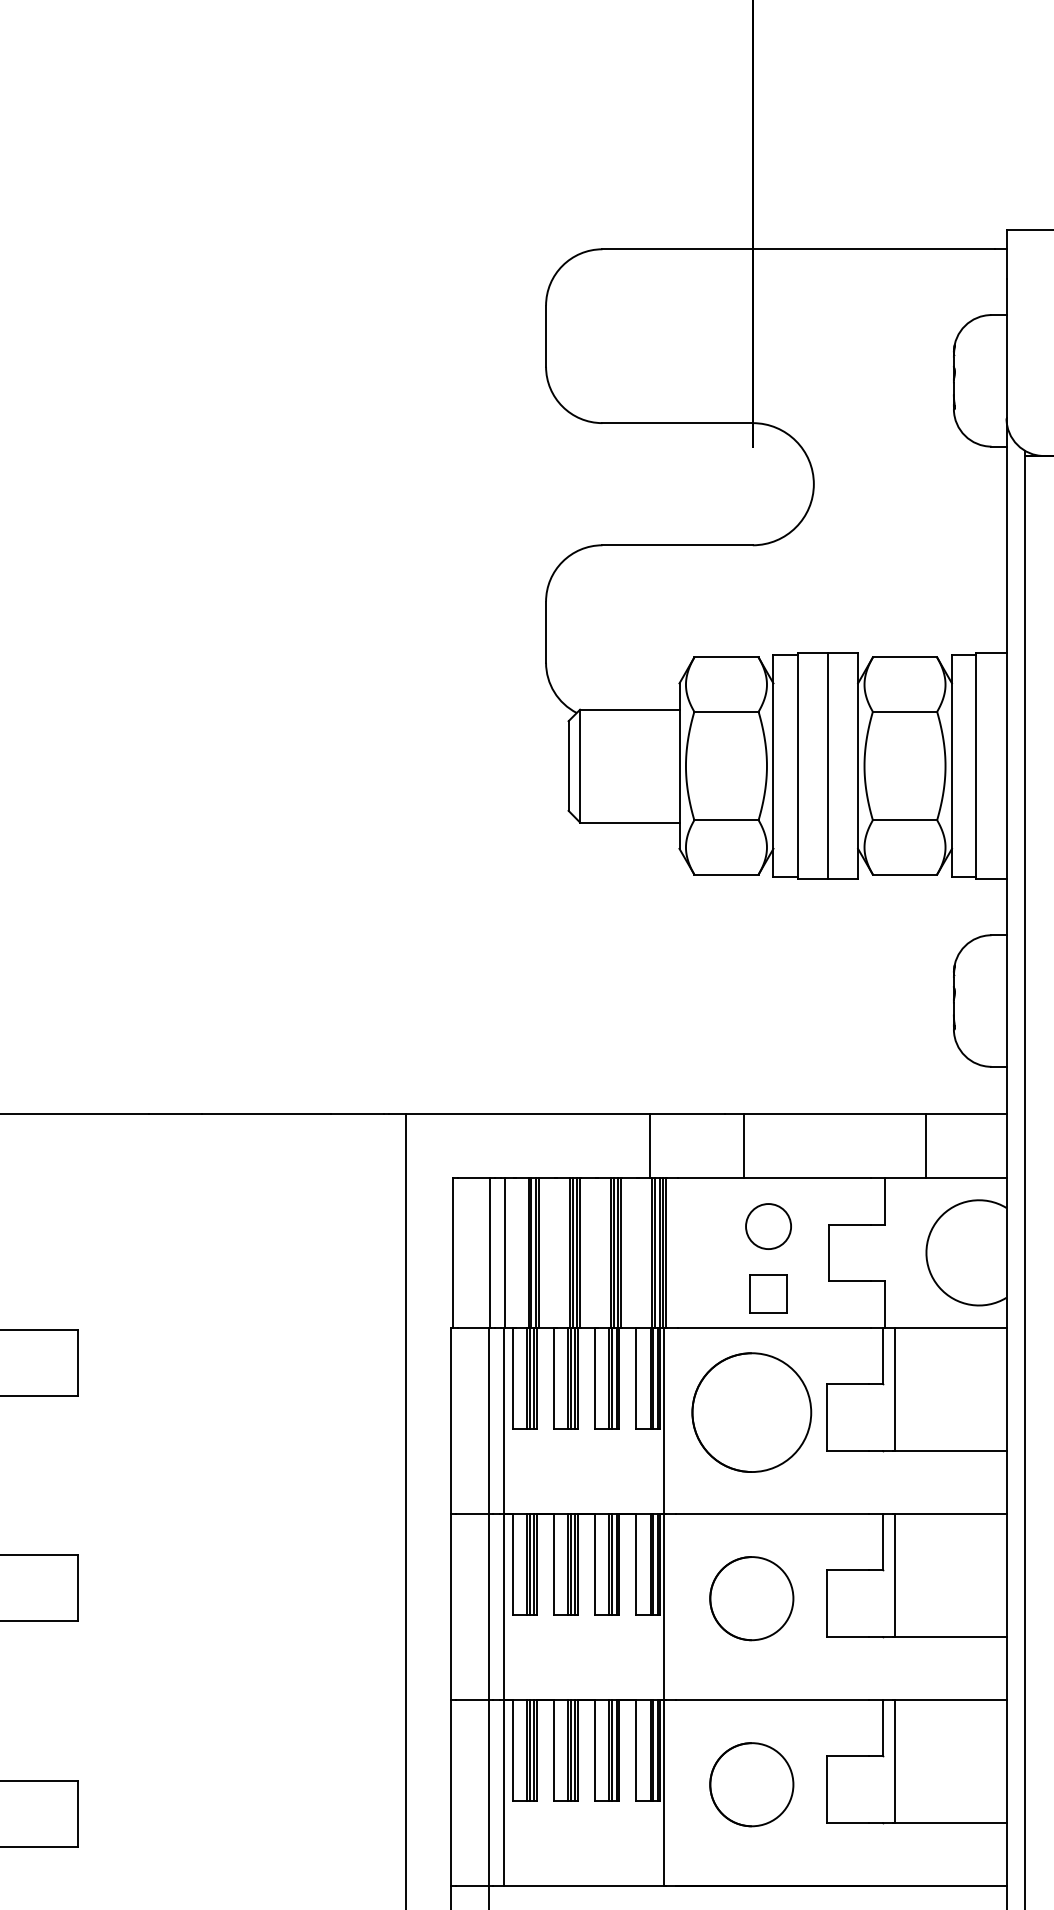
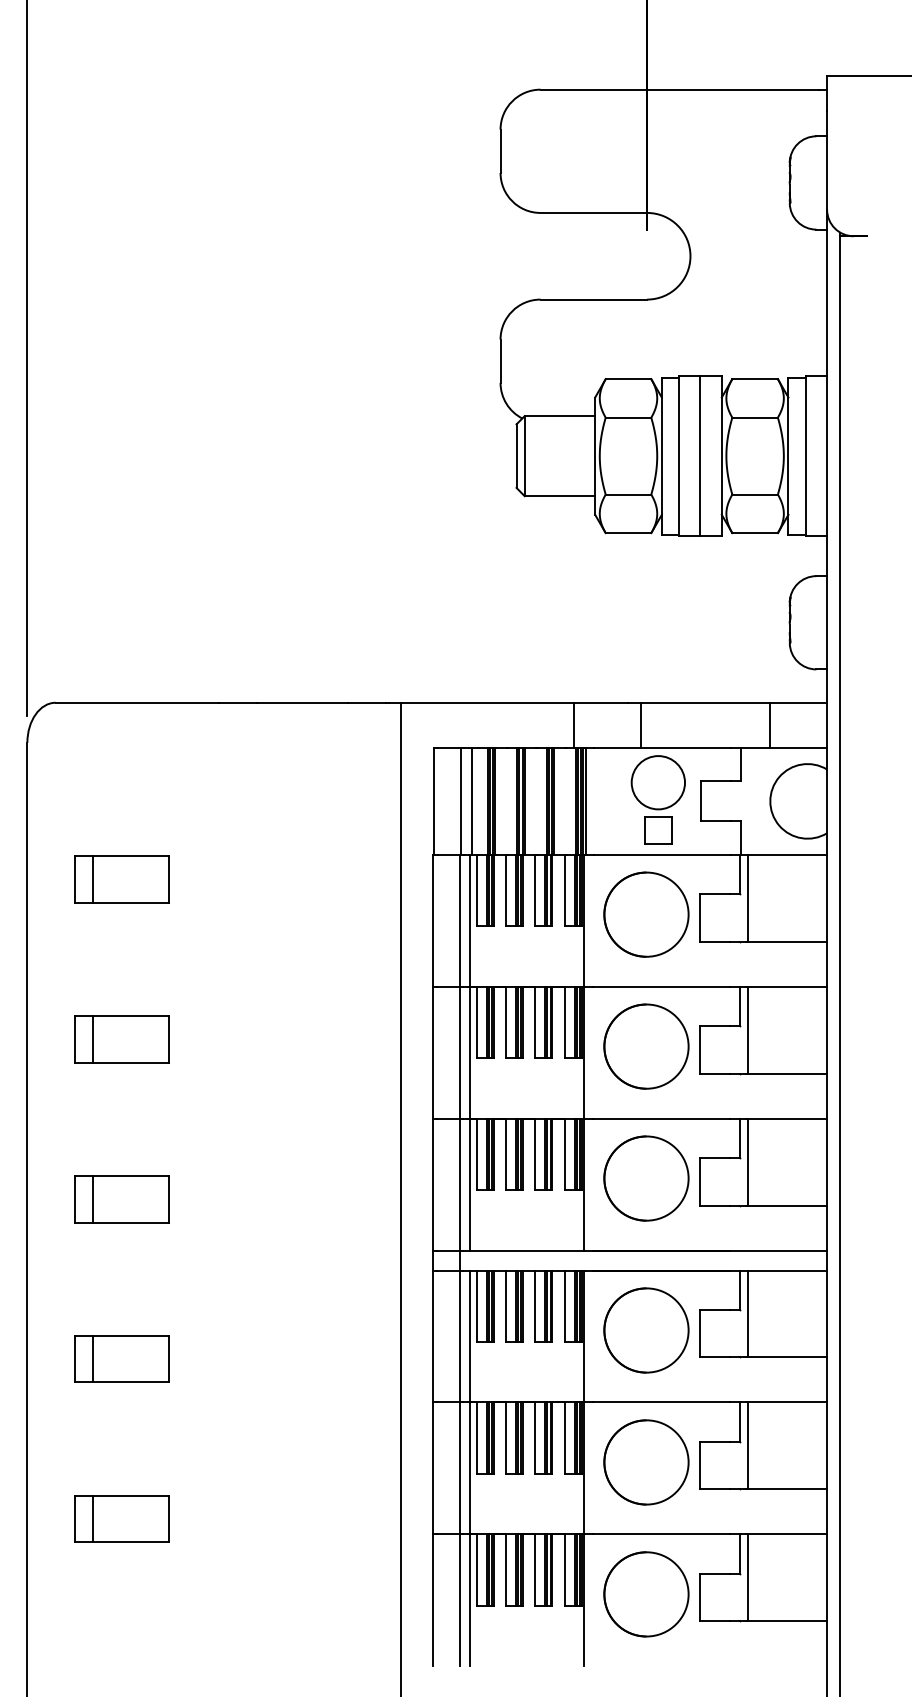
circle: (768, 1226) -> (658, 782), size x1.67
circle: (751, 1598) -> (646, 1046), size x1.43
circle: (751, 1784) -> (646, 1178), size x1.43

